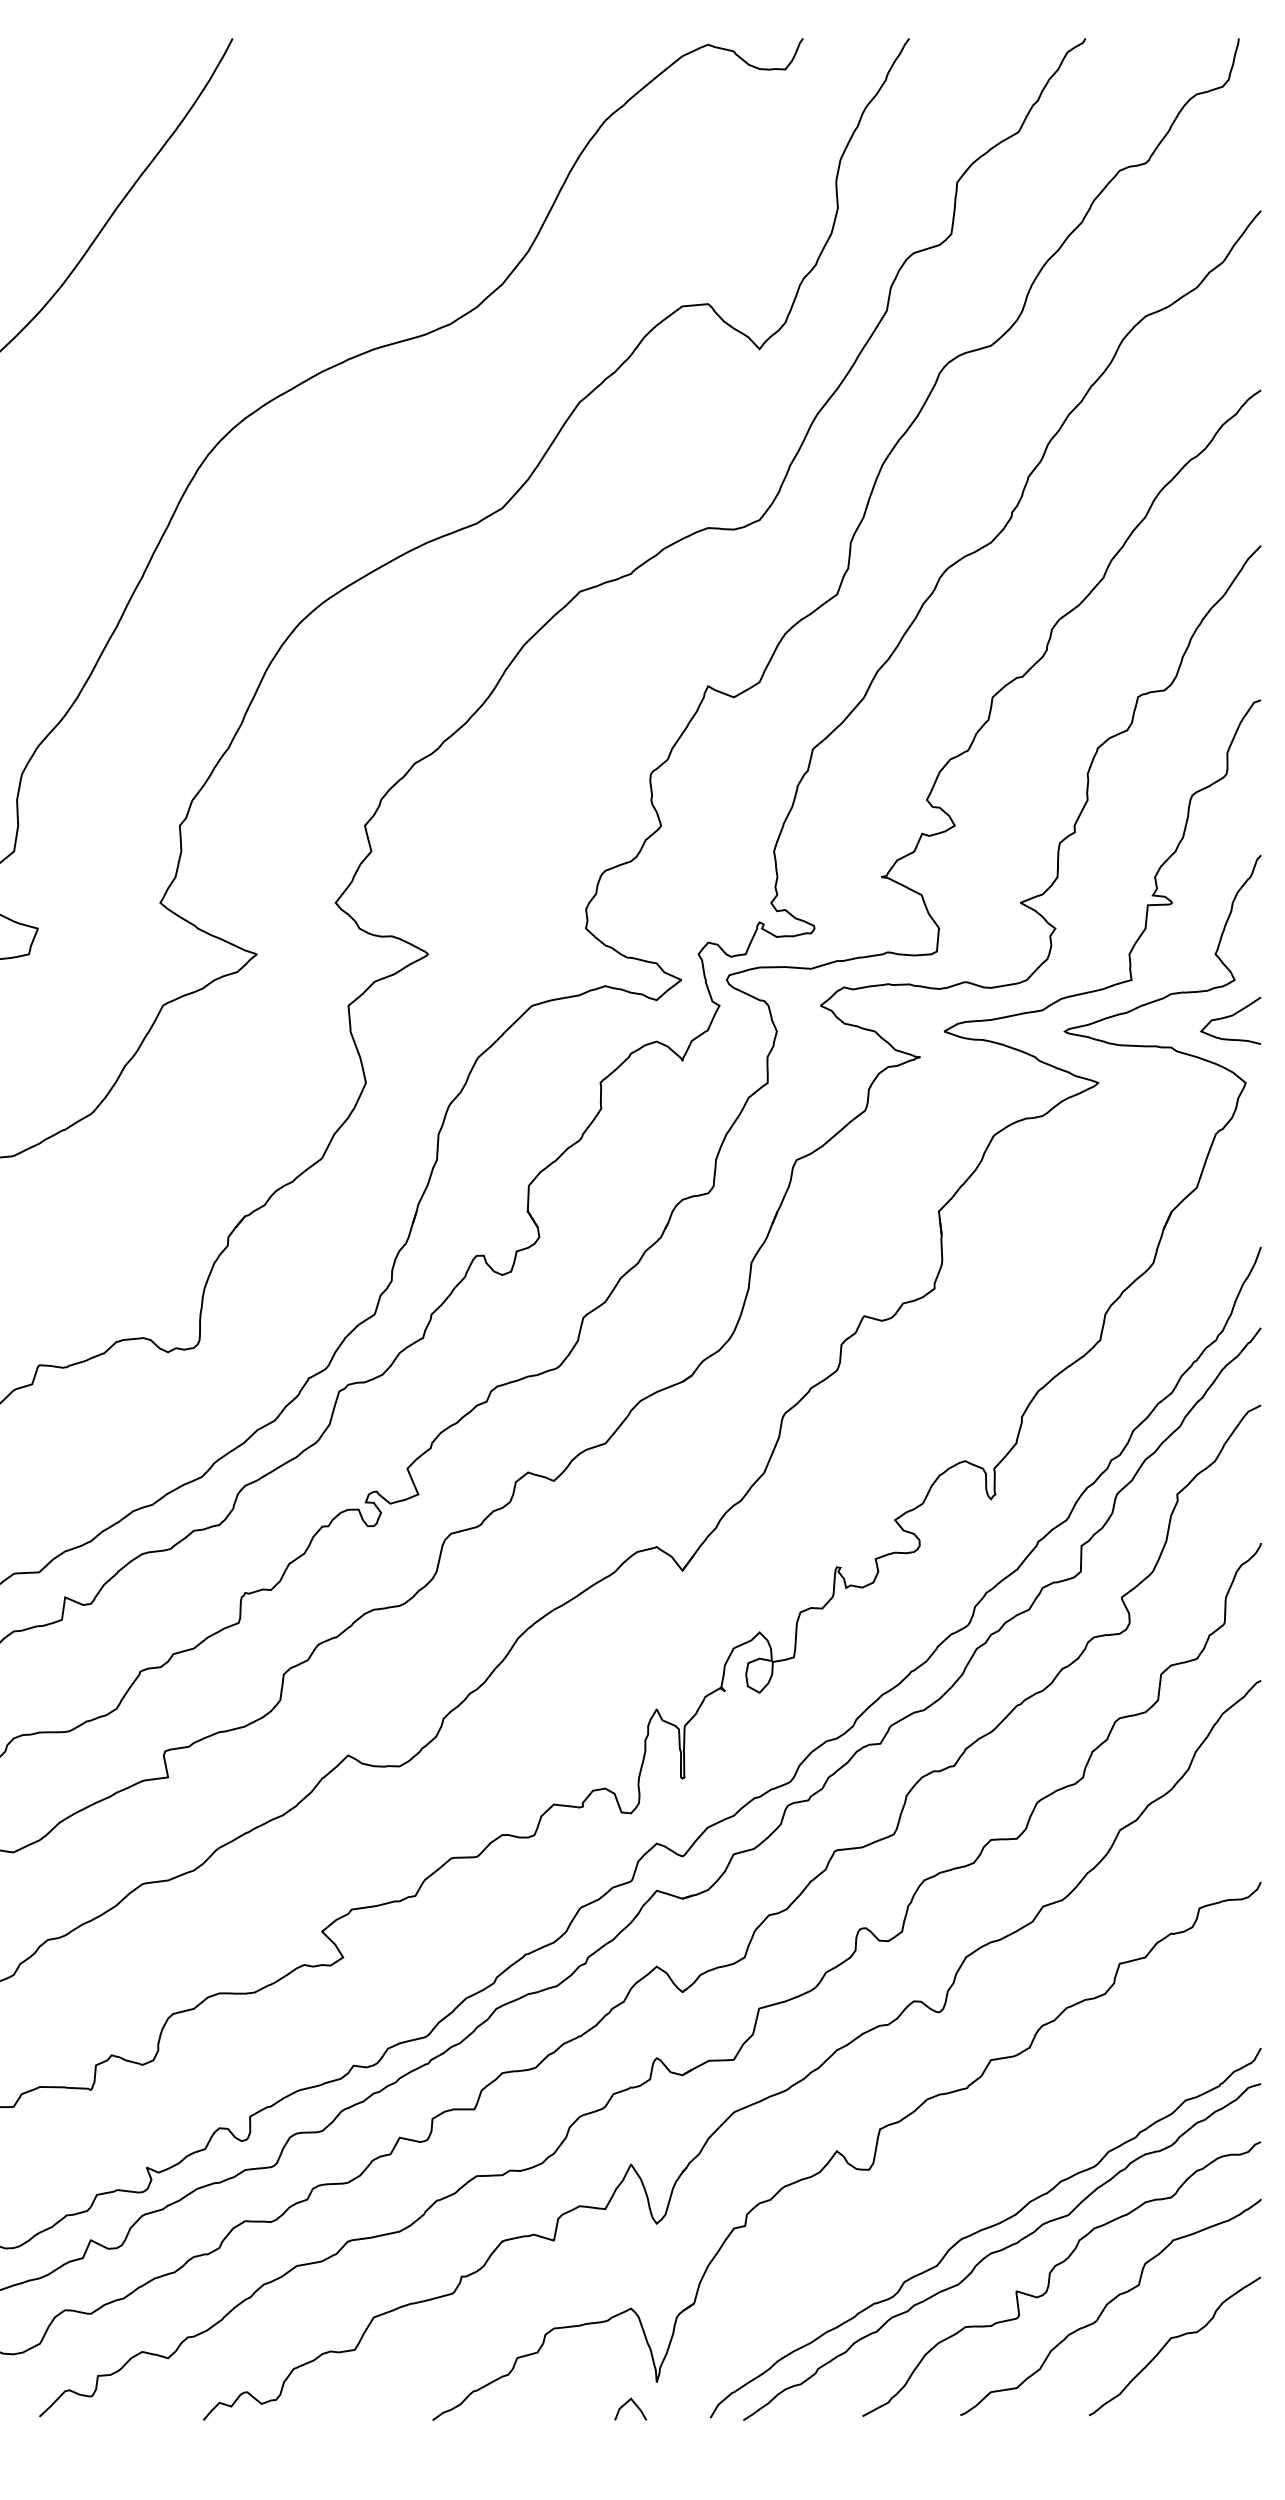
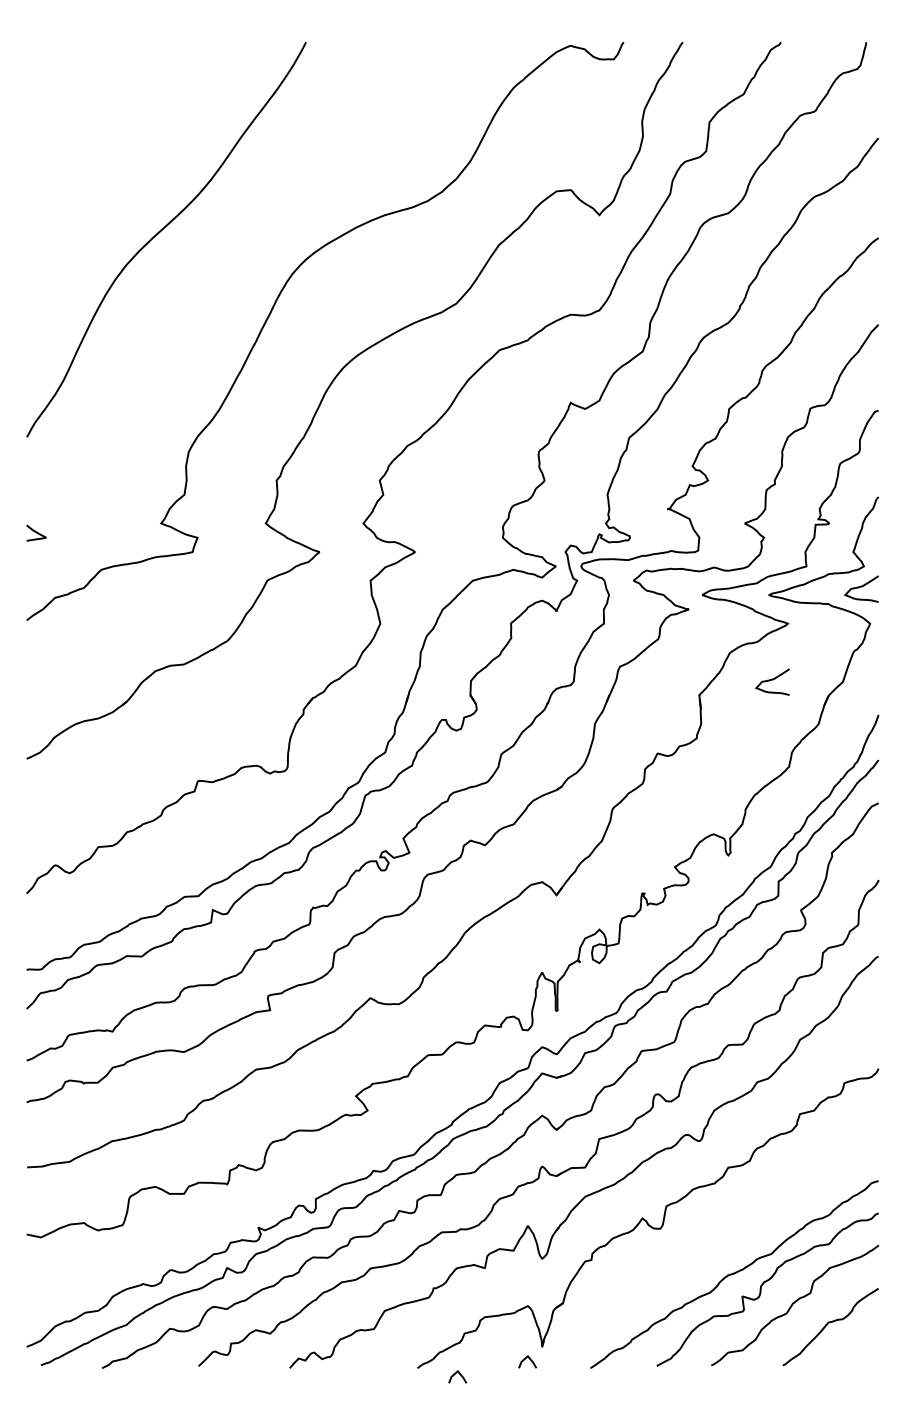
curve: (1070, 1184) -> (772, 680), added
curve: (985, 2230) -> (725, 1262), removed
line: (501, 2431) -> (455, 1374), added

